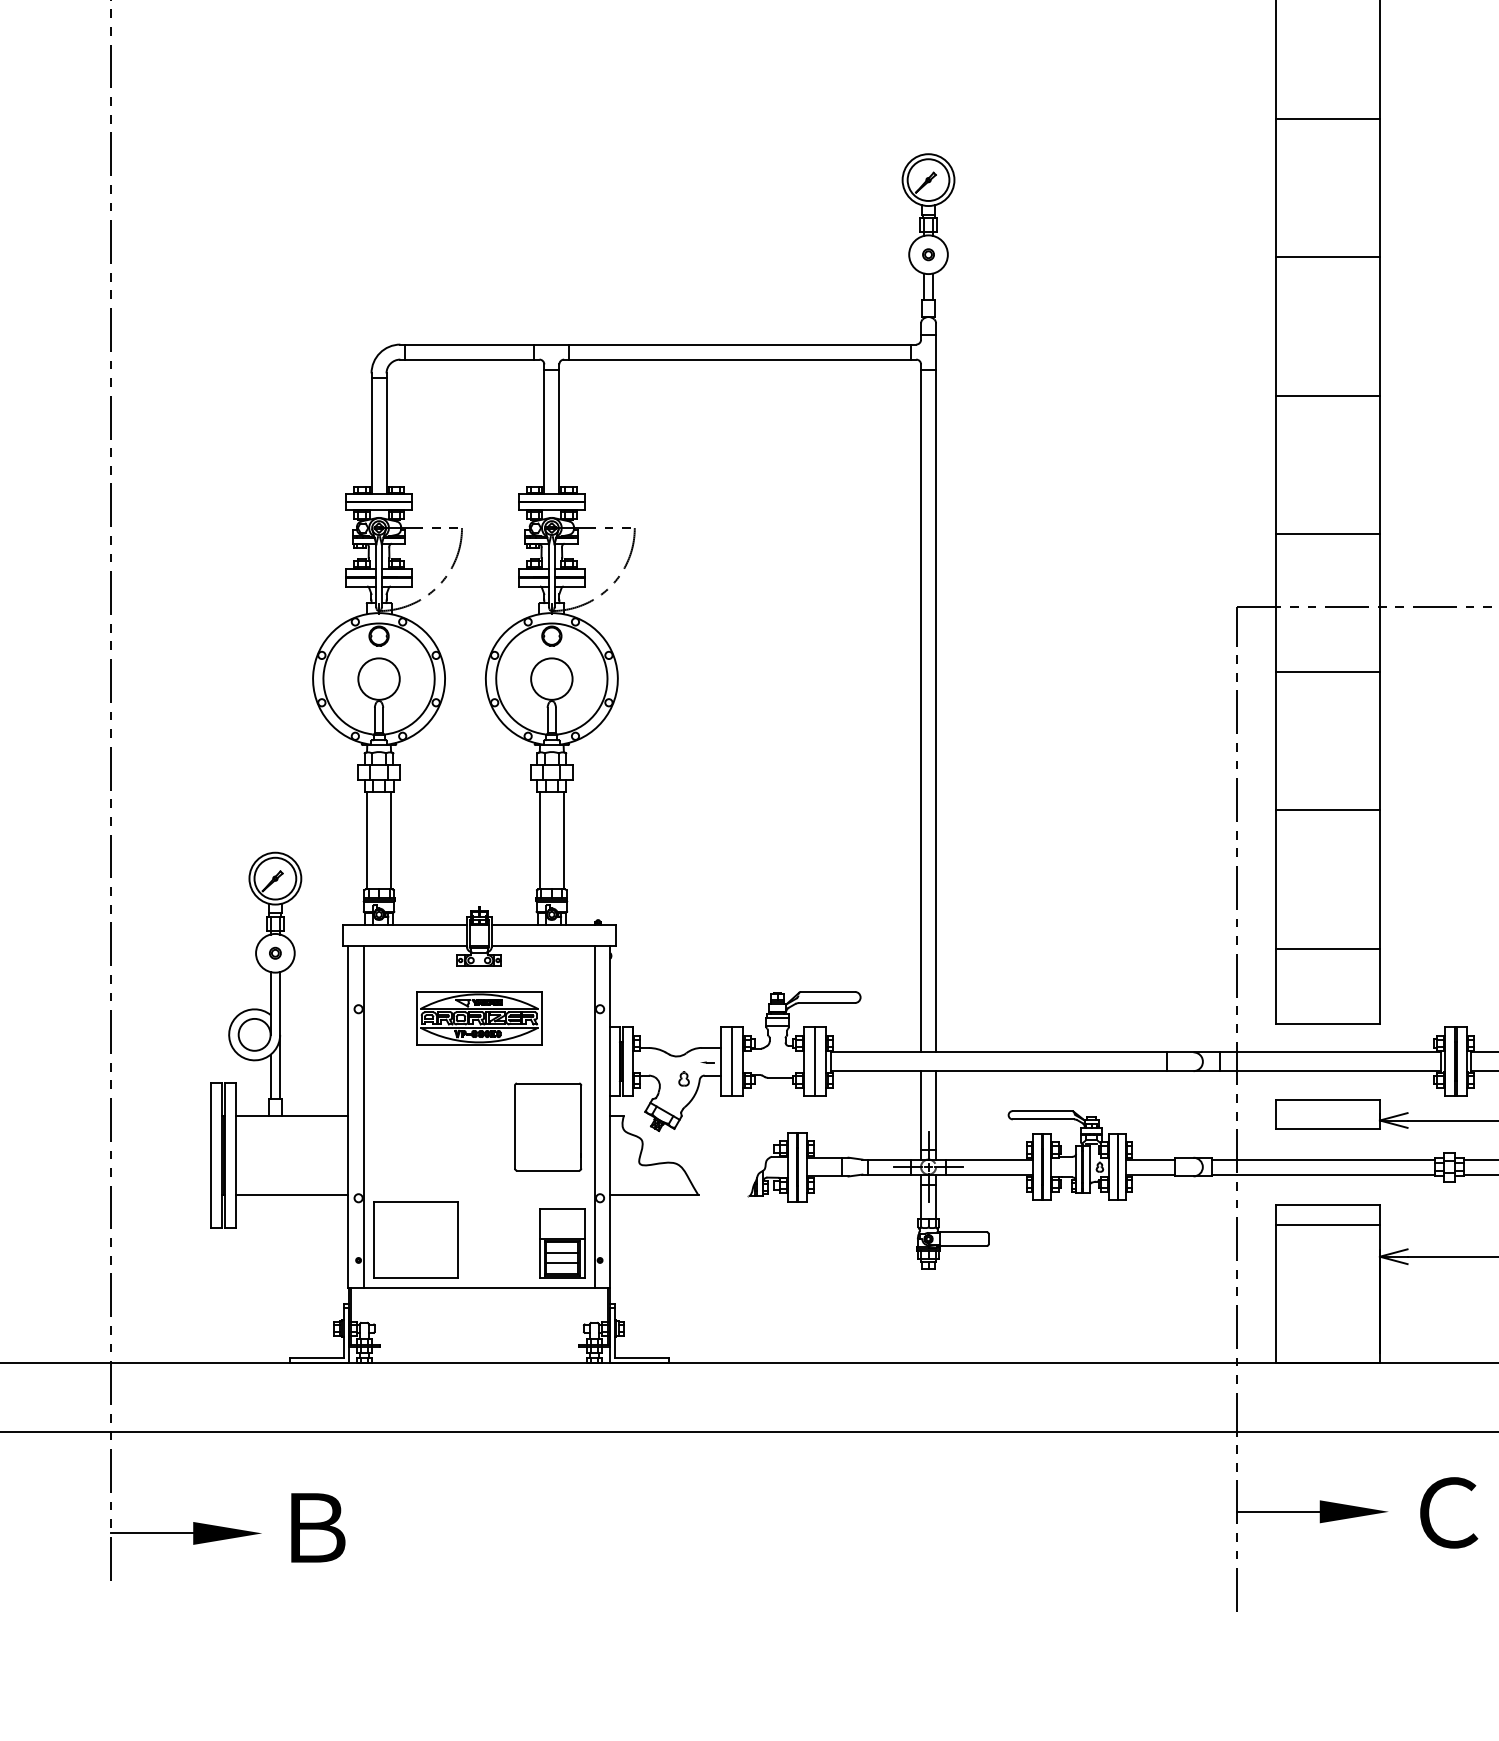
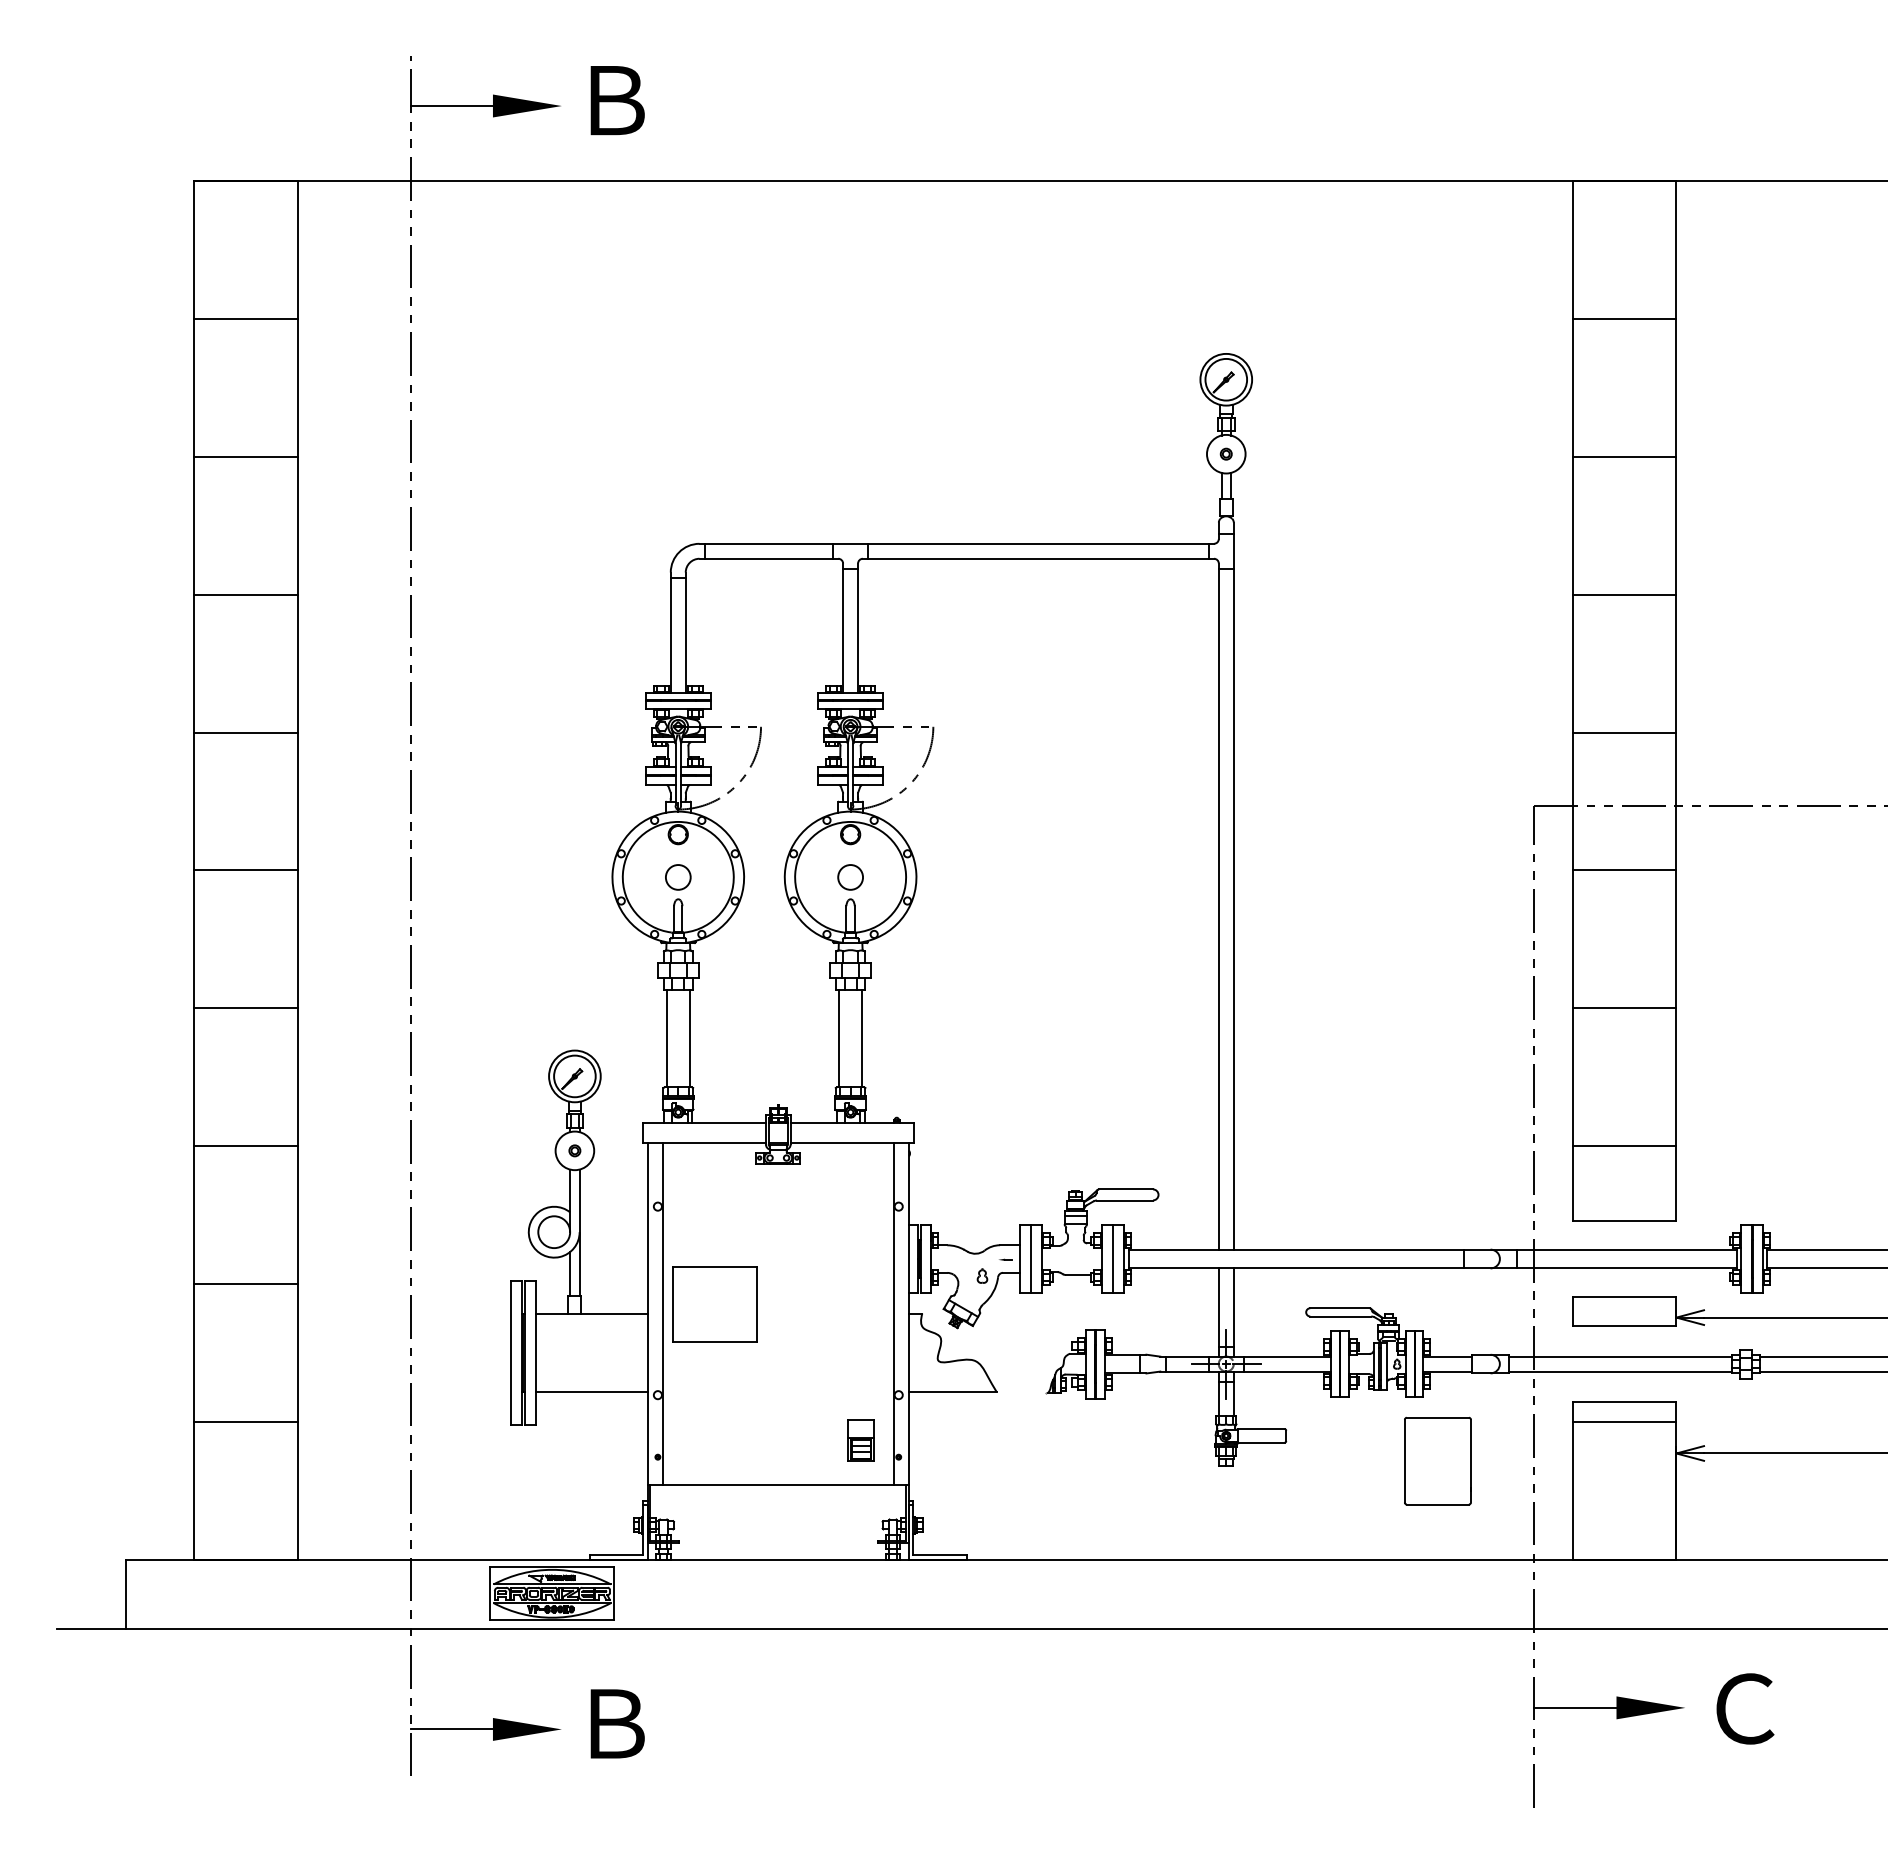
circle: (378, 679) -> (677, 877), size x0.6
circle: (551, 679) -> (850, 877), size x0.6
part: (478, 1018) -> (551, 1593), moved
part: (547, 1126) -> (1437, 1460), moved
part: (415, 1239) -> (714, 1304), moved
part: (561, 1242) -> (860, 1439), size x0.6

